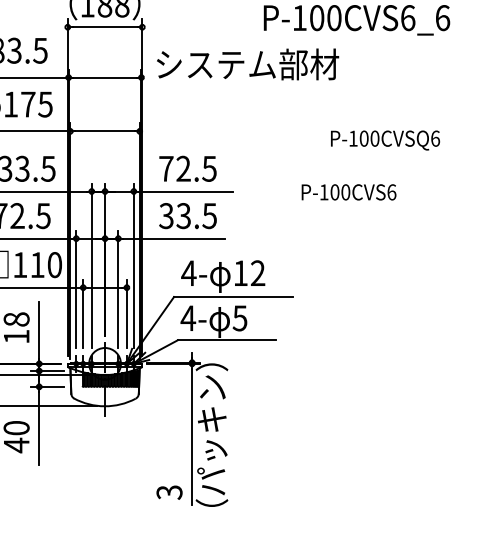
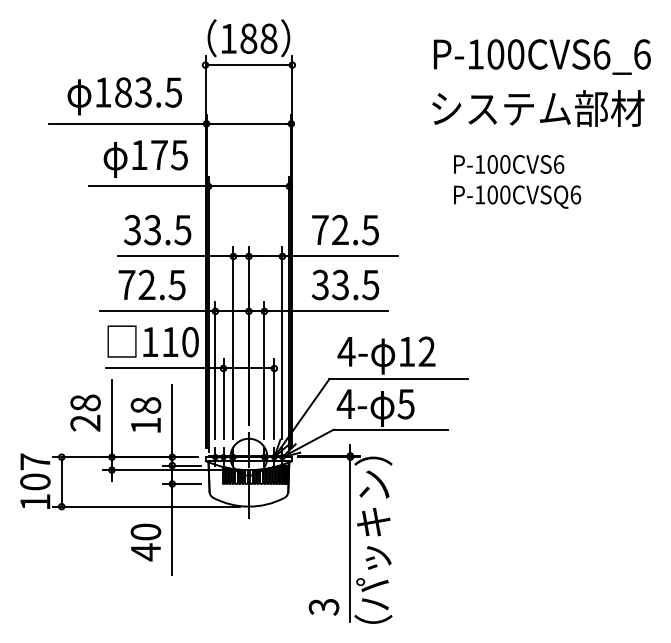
text: (248, 64) -> (538, 108), moved
text: (385, 140) -> (517, 196), moved
text: (349, 192) -> (509, 164), moved

